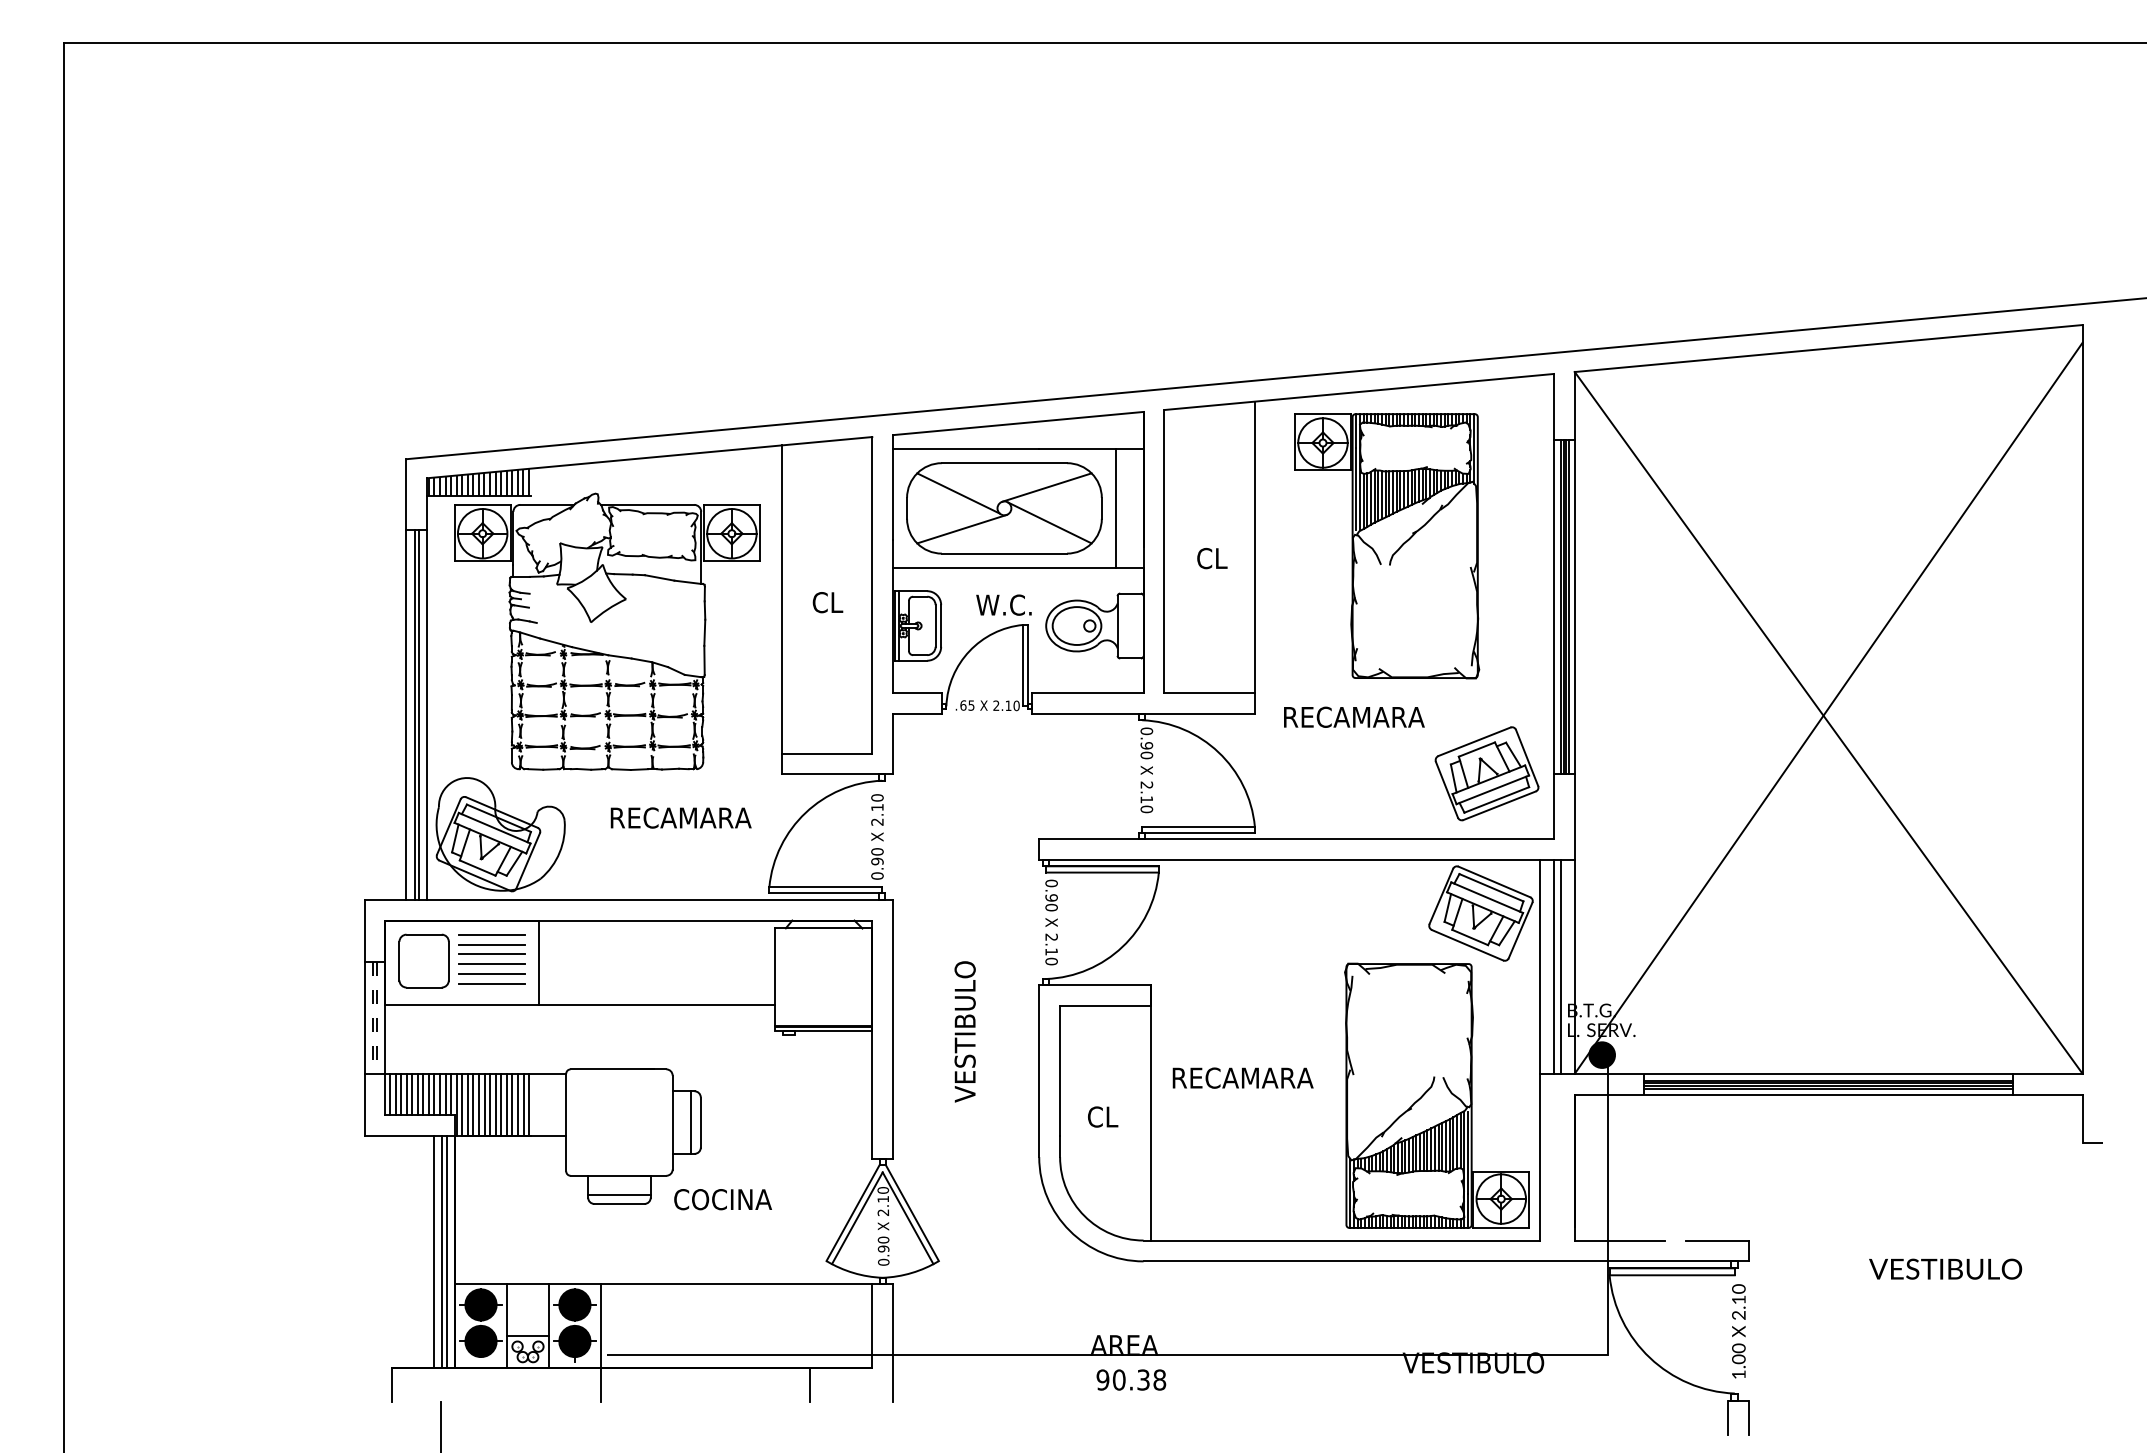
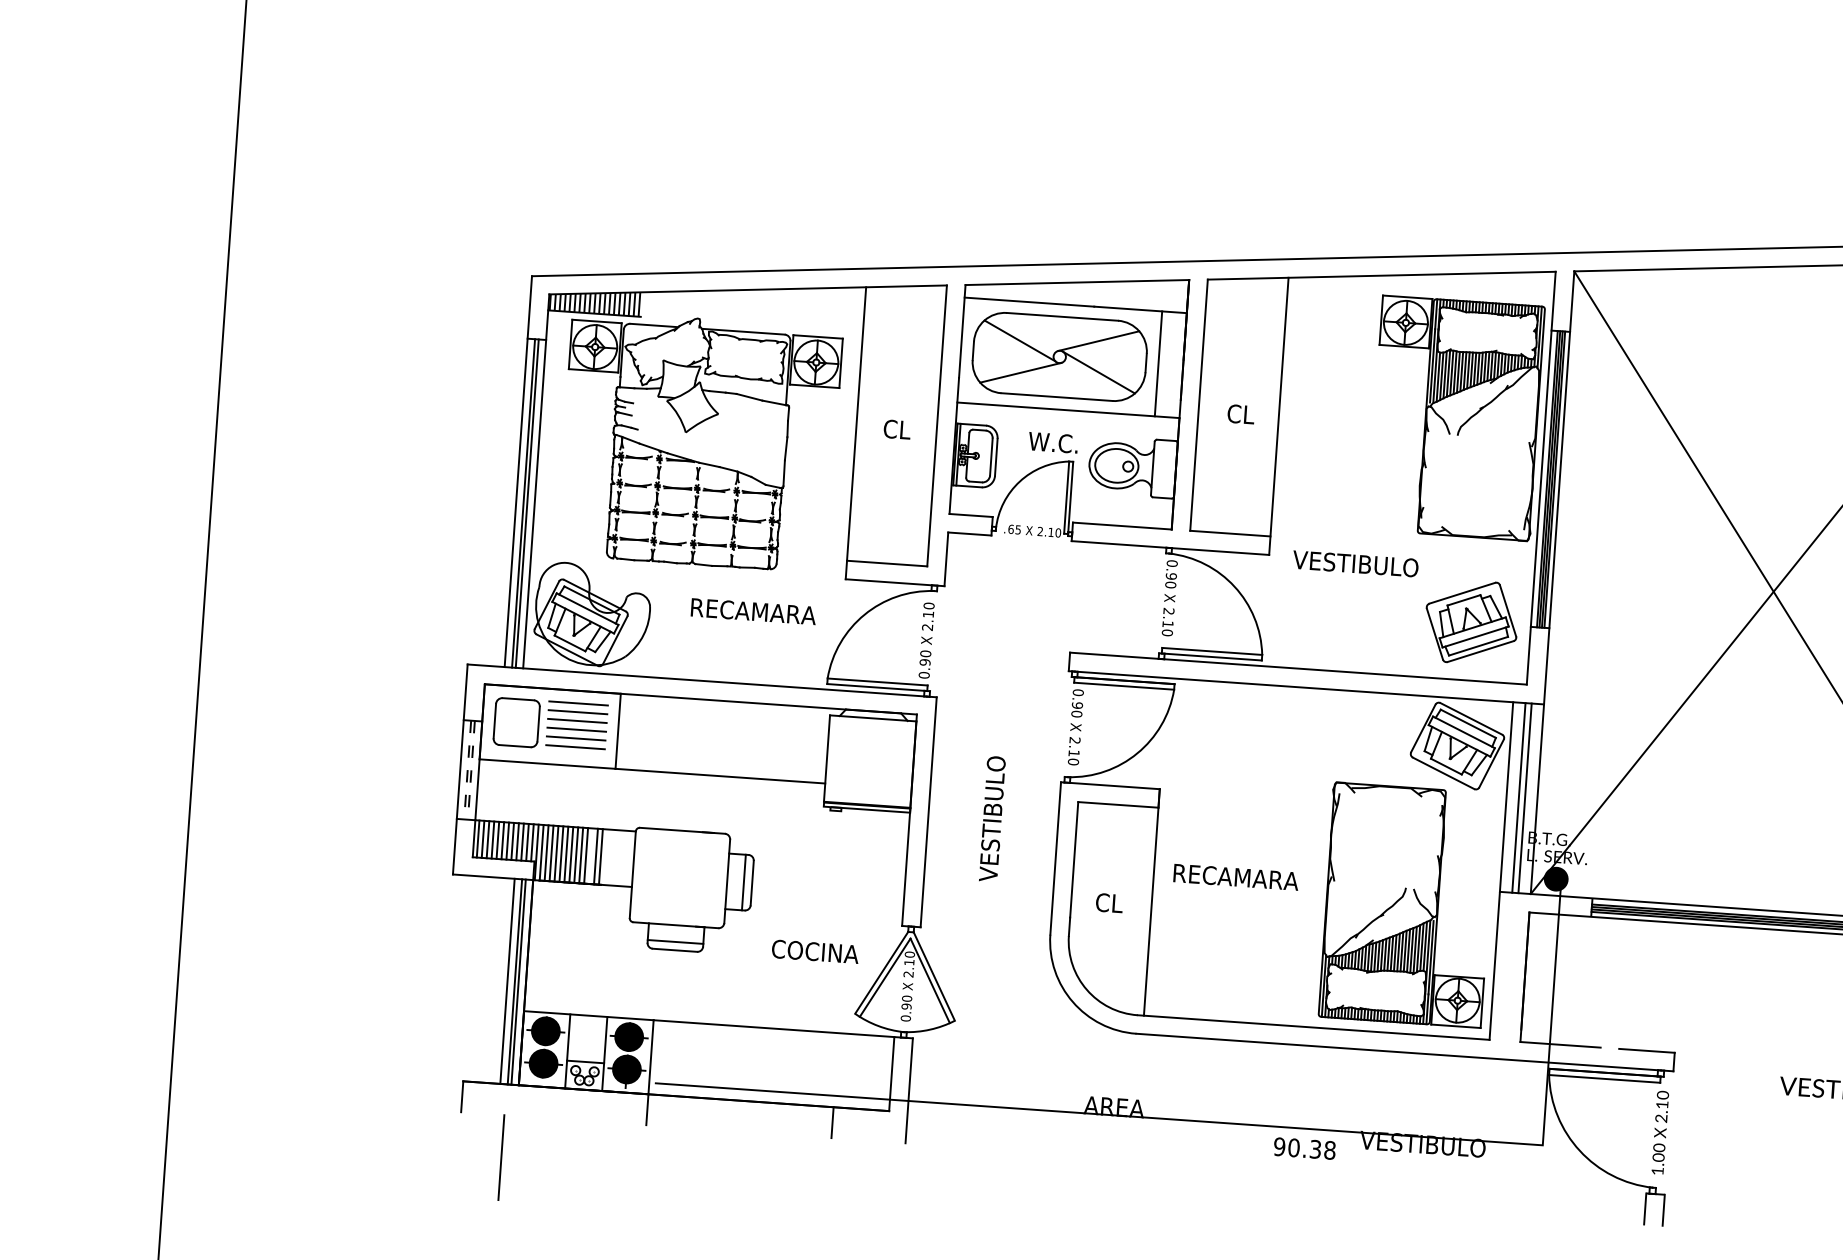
part: (1387, 546) -> (1456, 418), moved
text: (1352, 716) -> (1355, 563), RECAMARA -> VESTIBULO
line: (517, 1104) -> (590, 855), removed
text: (722, 1199) -> (814, 951), moved
text: (1131, 1379) -> (1304, 1148), moved

